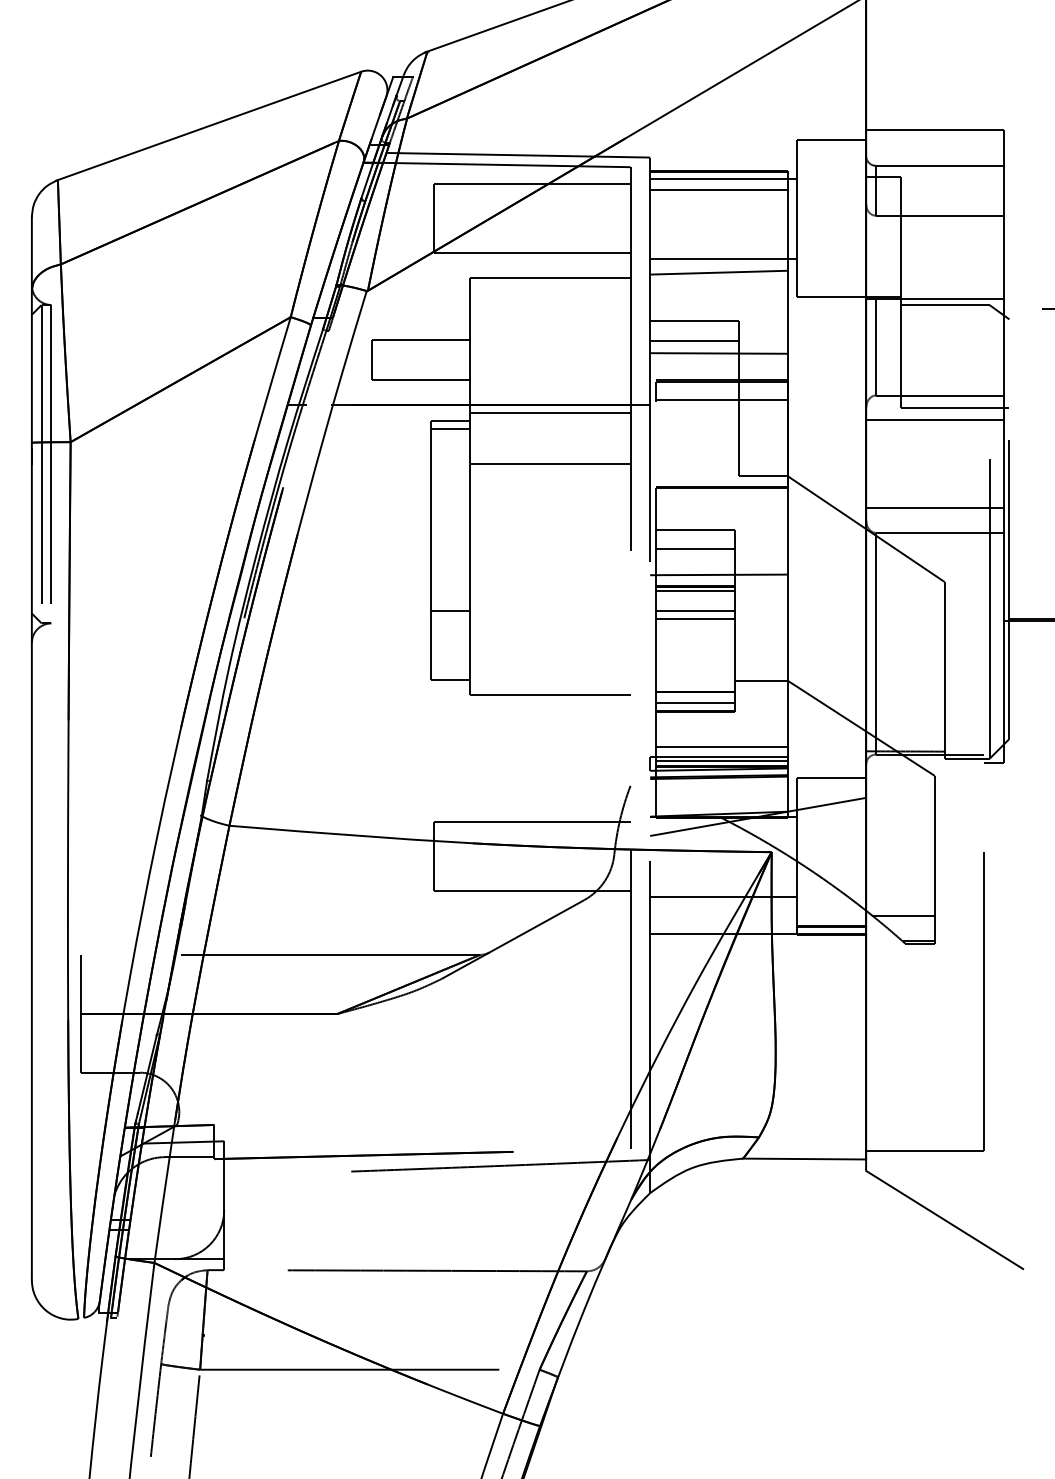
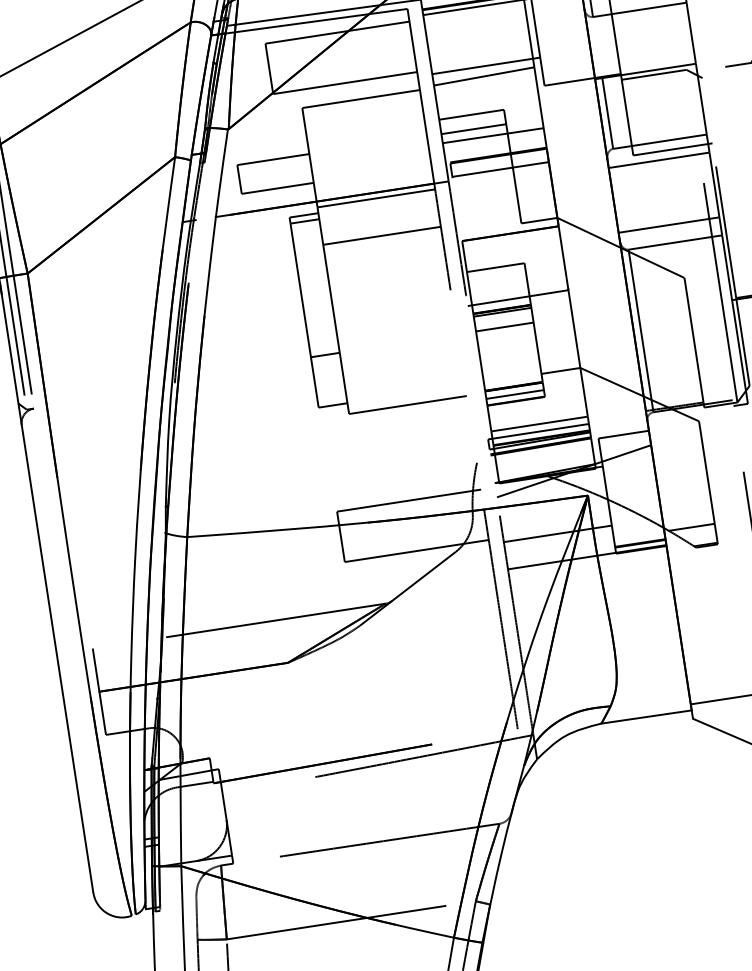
line: (718, 190) -> (474, 16), removed
line: (695, 549) -> (498, 282), removed
line: (695, 619) -> (505, 333), removed
line: (721, 760) -> (540, 433), removed

